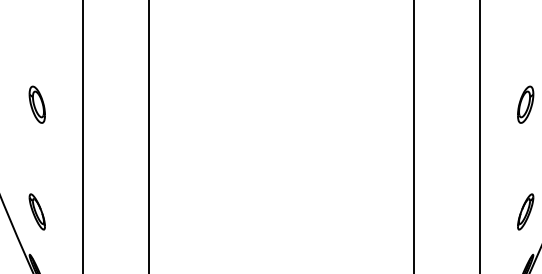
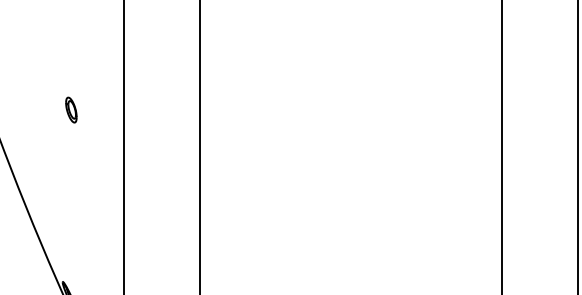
part: (36, 104) -> (70, 109), size x0.6
part: (36, 211) -> (70, 232), removed

